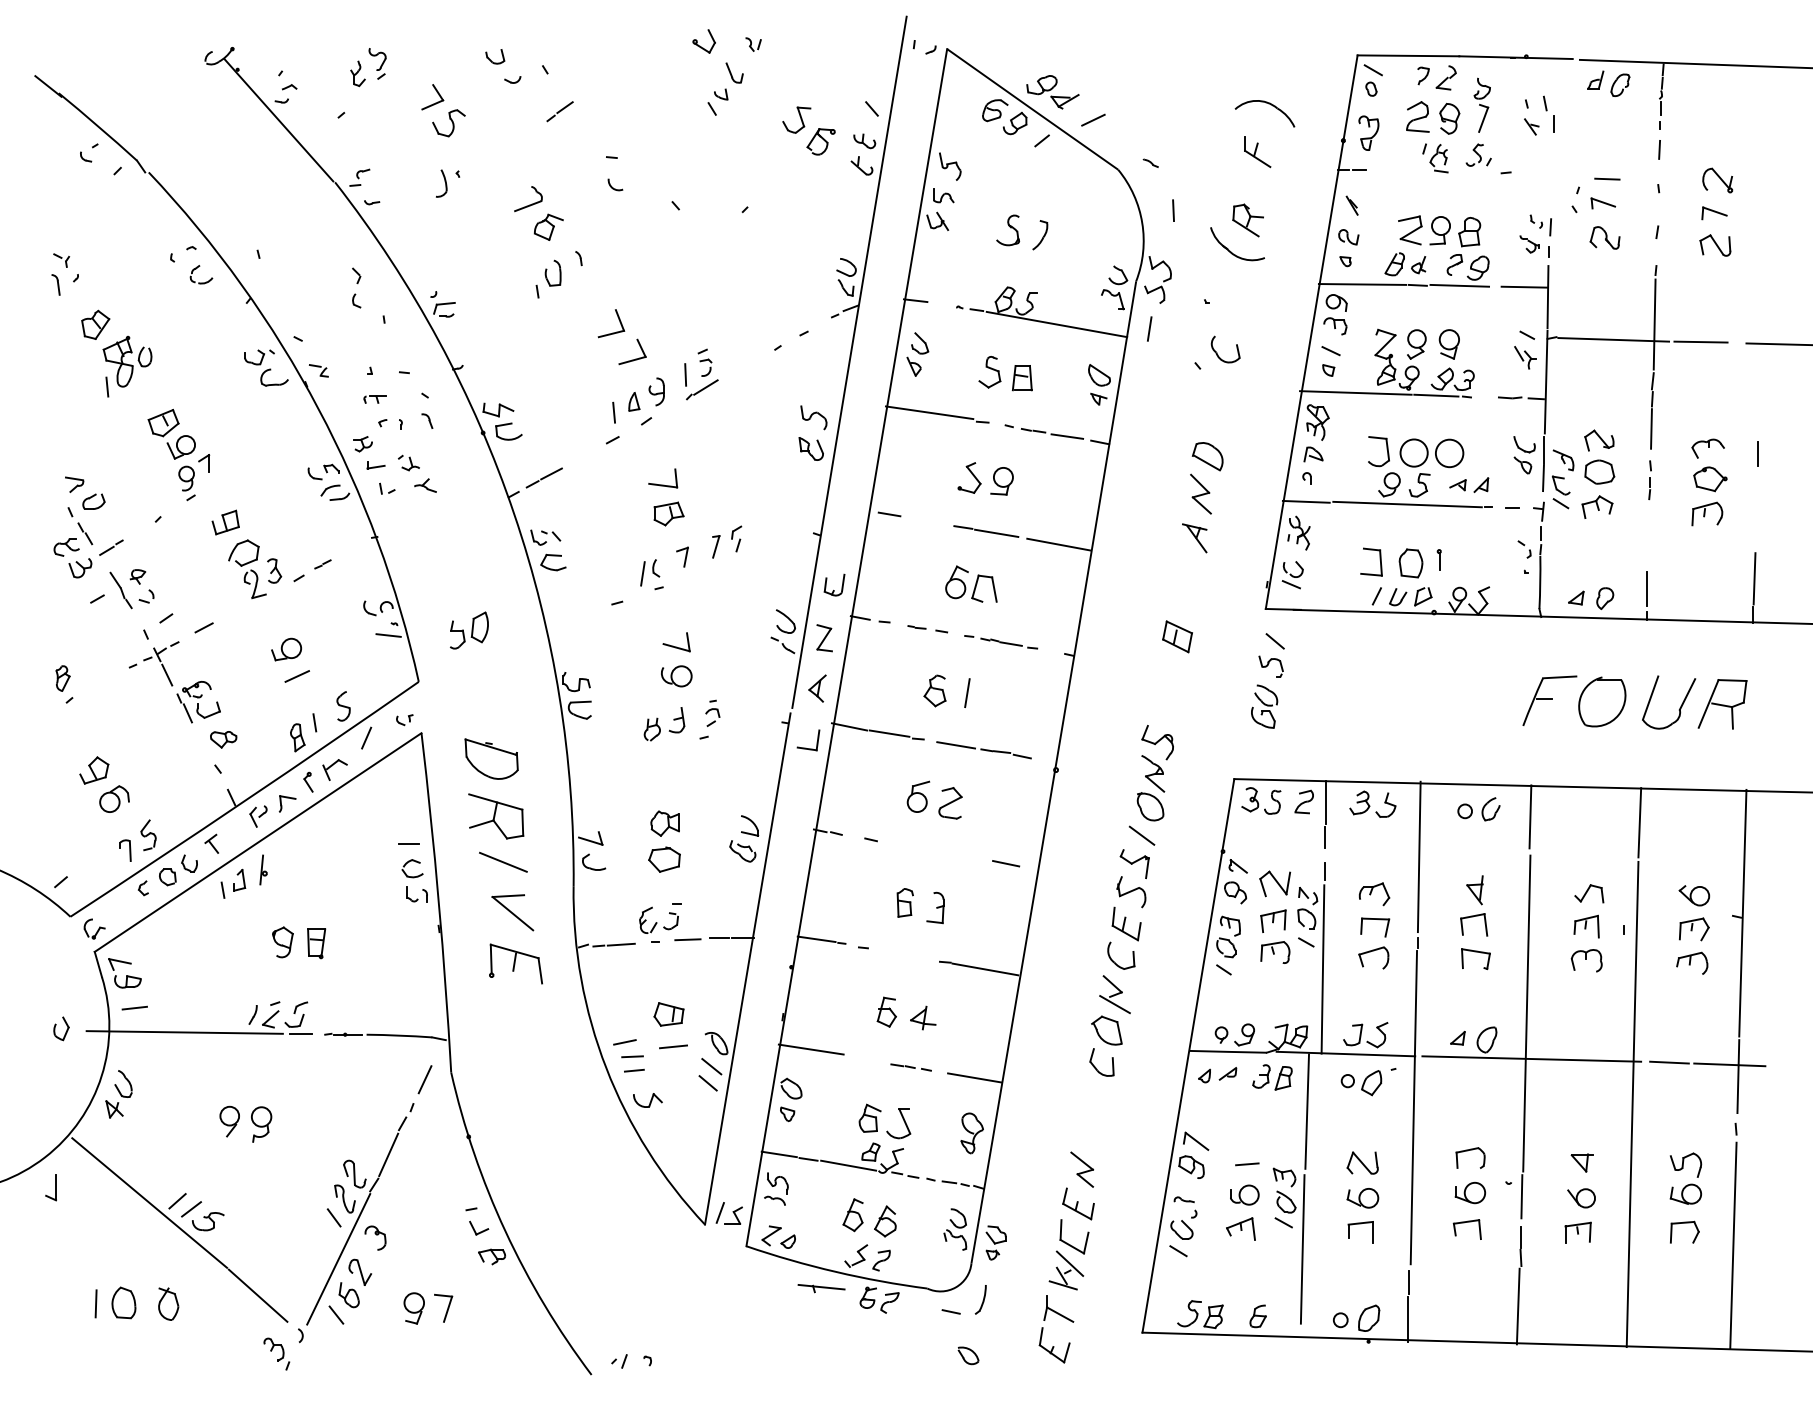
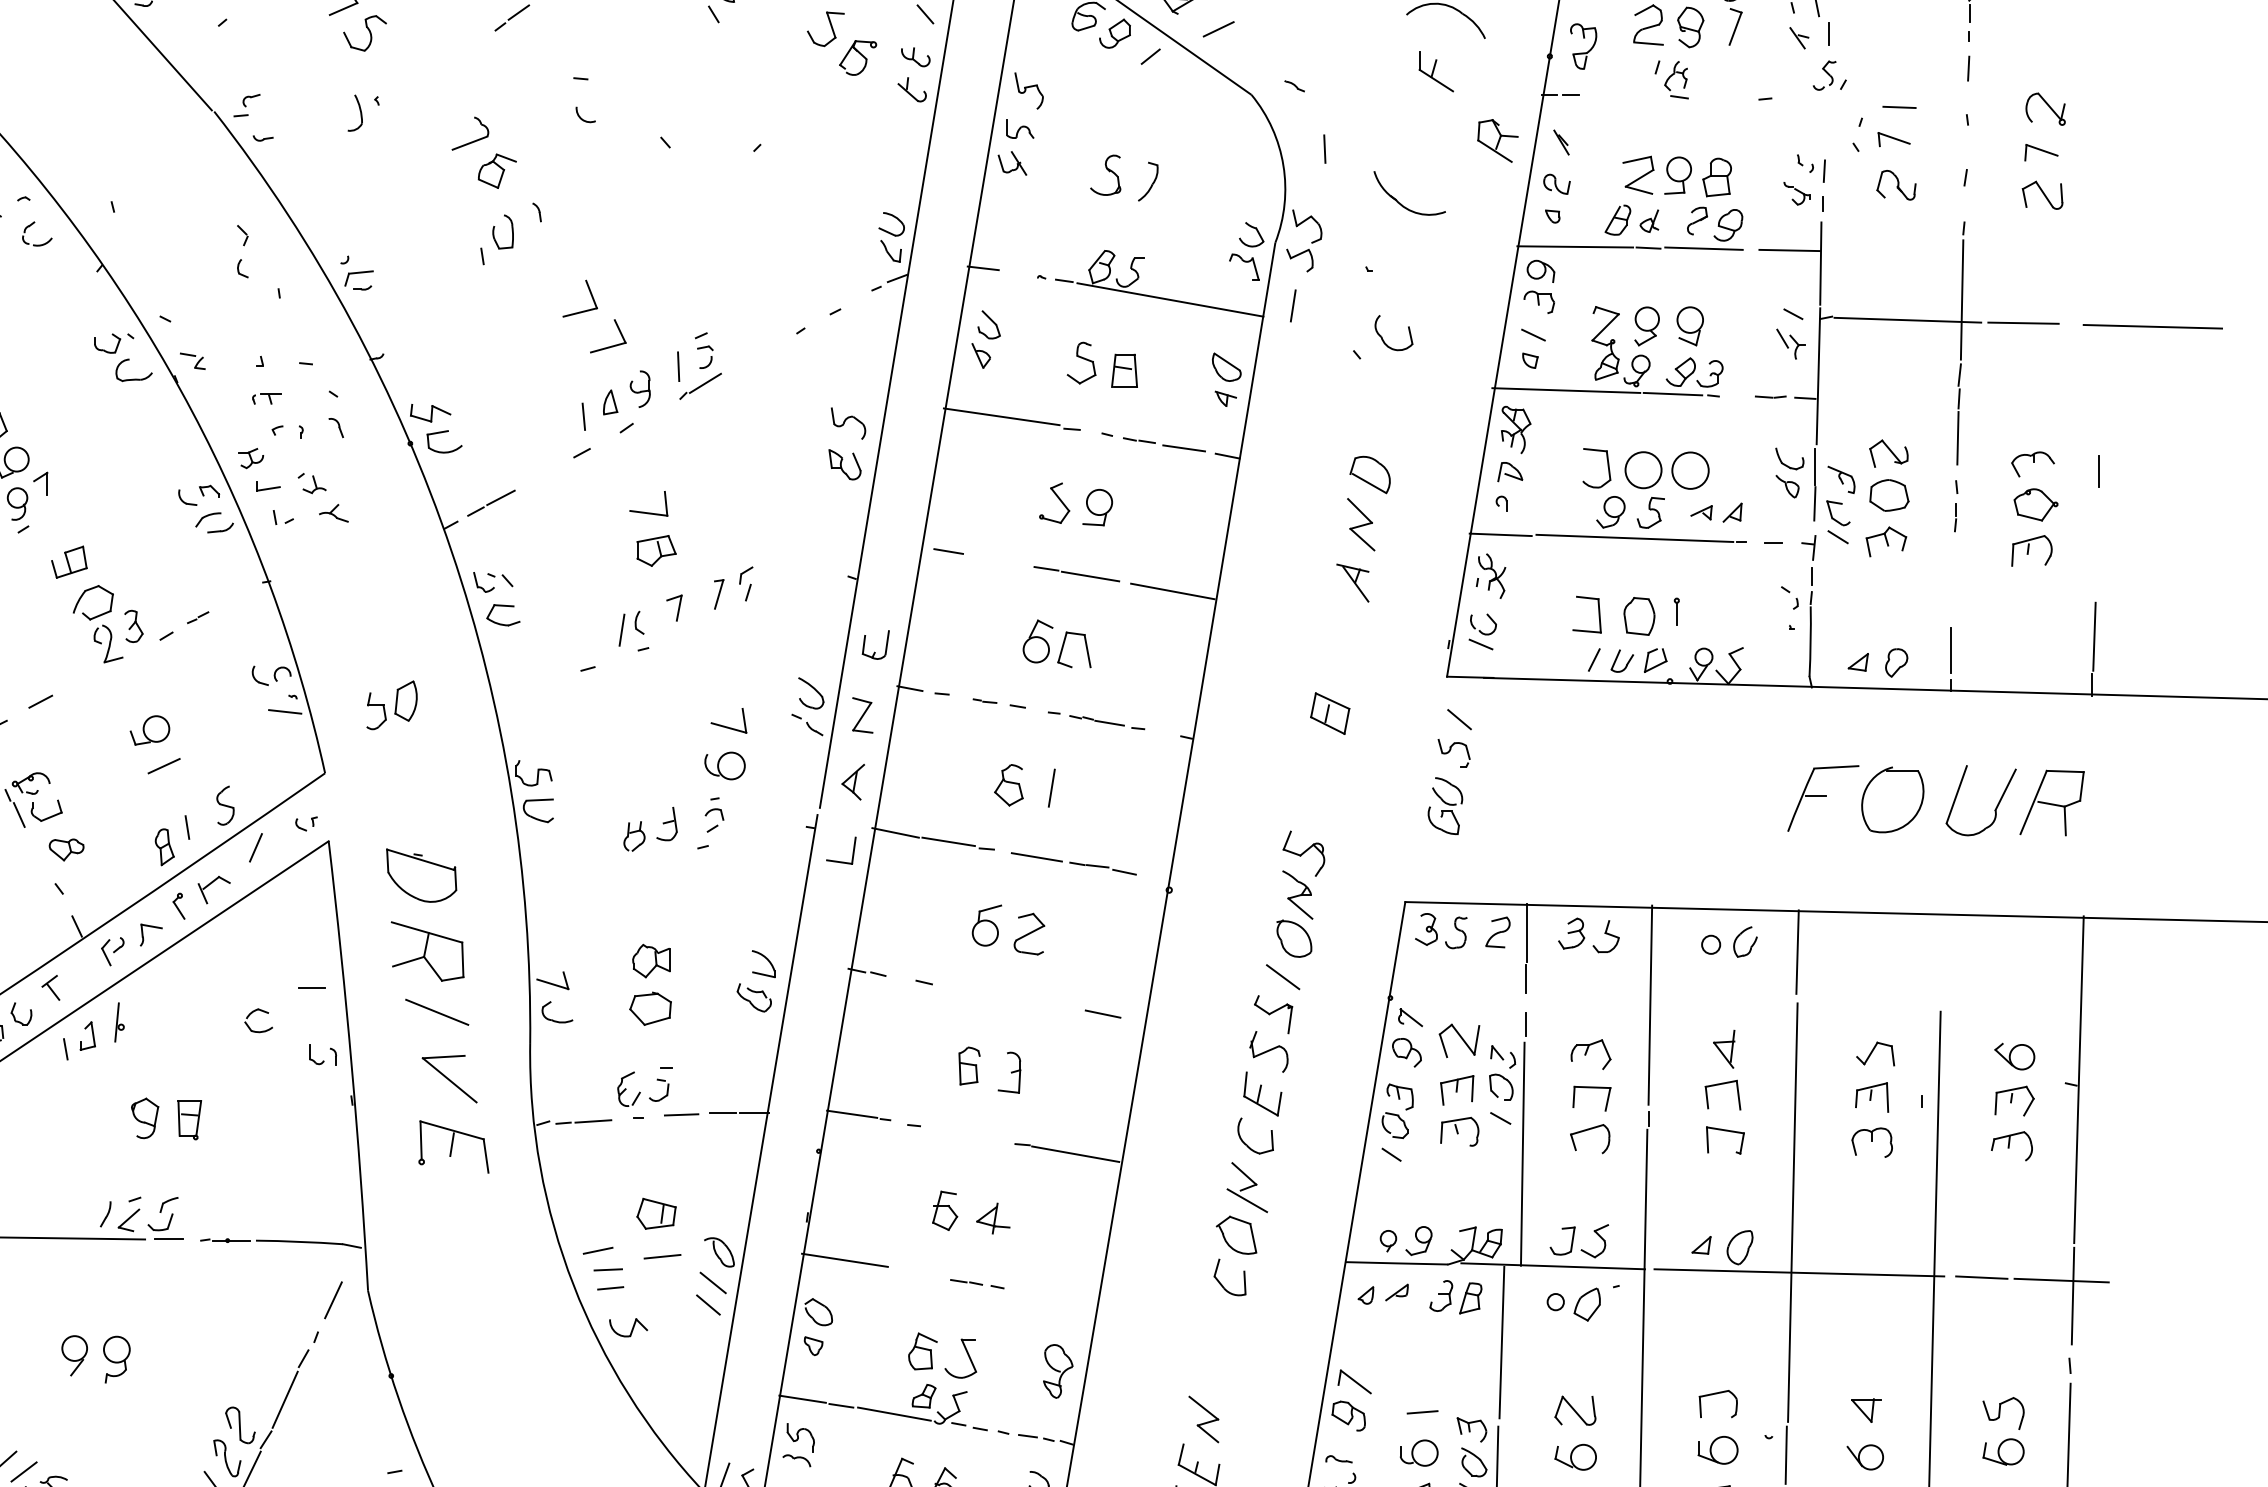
part: (1478, 154) -> (1829, 74), moved
part: (1247, 220) -> (1496, 140), moved
part: (676, 642) -> (728, 721), moved
part: (676, 676) -> (724, 766), moved
line: (1639, 822) -> (1942, 959), removed
part: (409, 862) -> (254, 1012), moved
line: (974, 1077) -> (1061, 1297), removed

